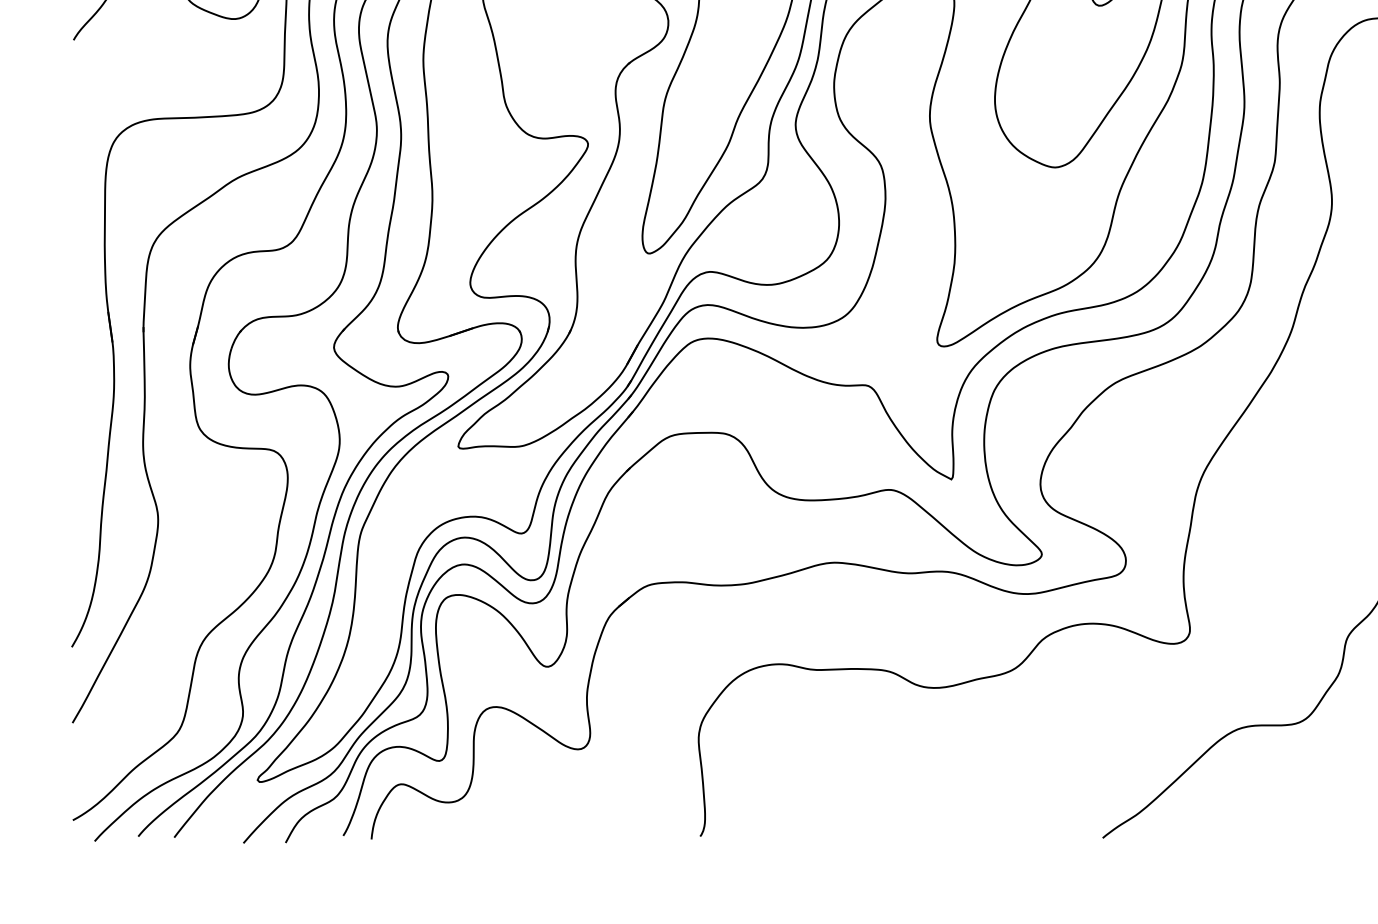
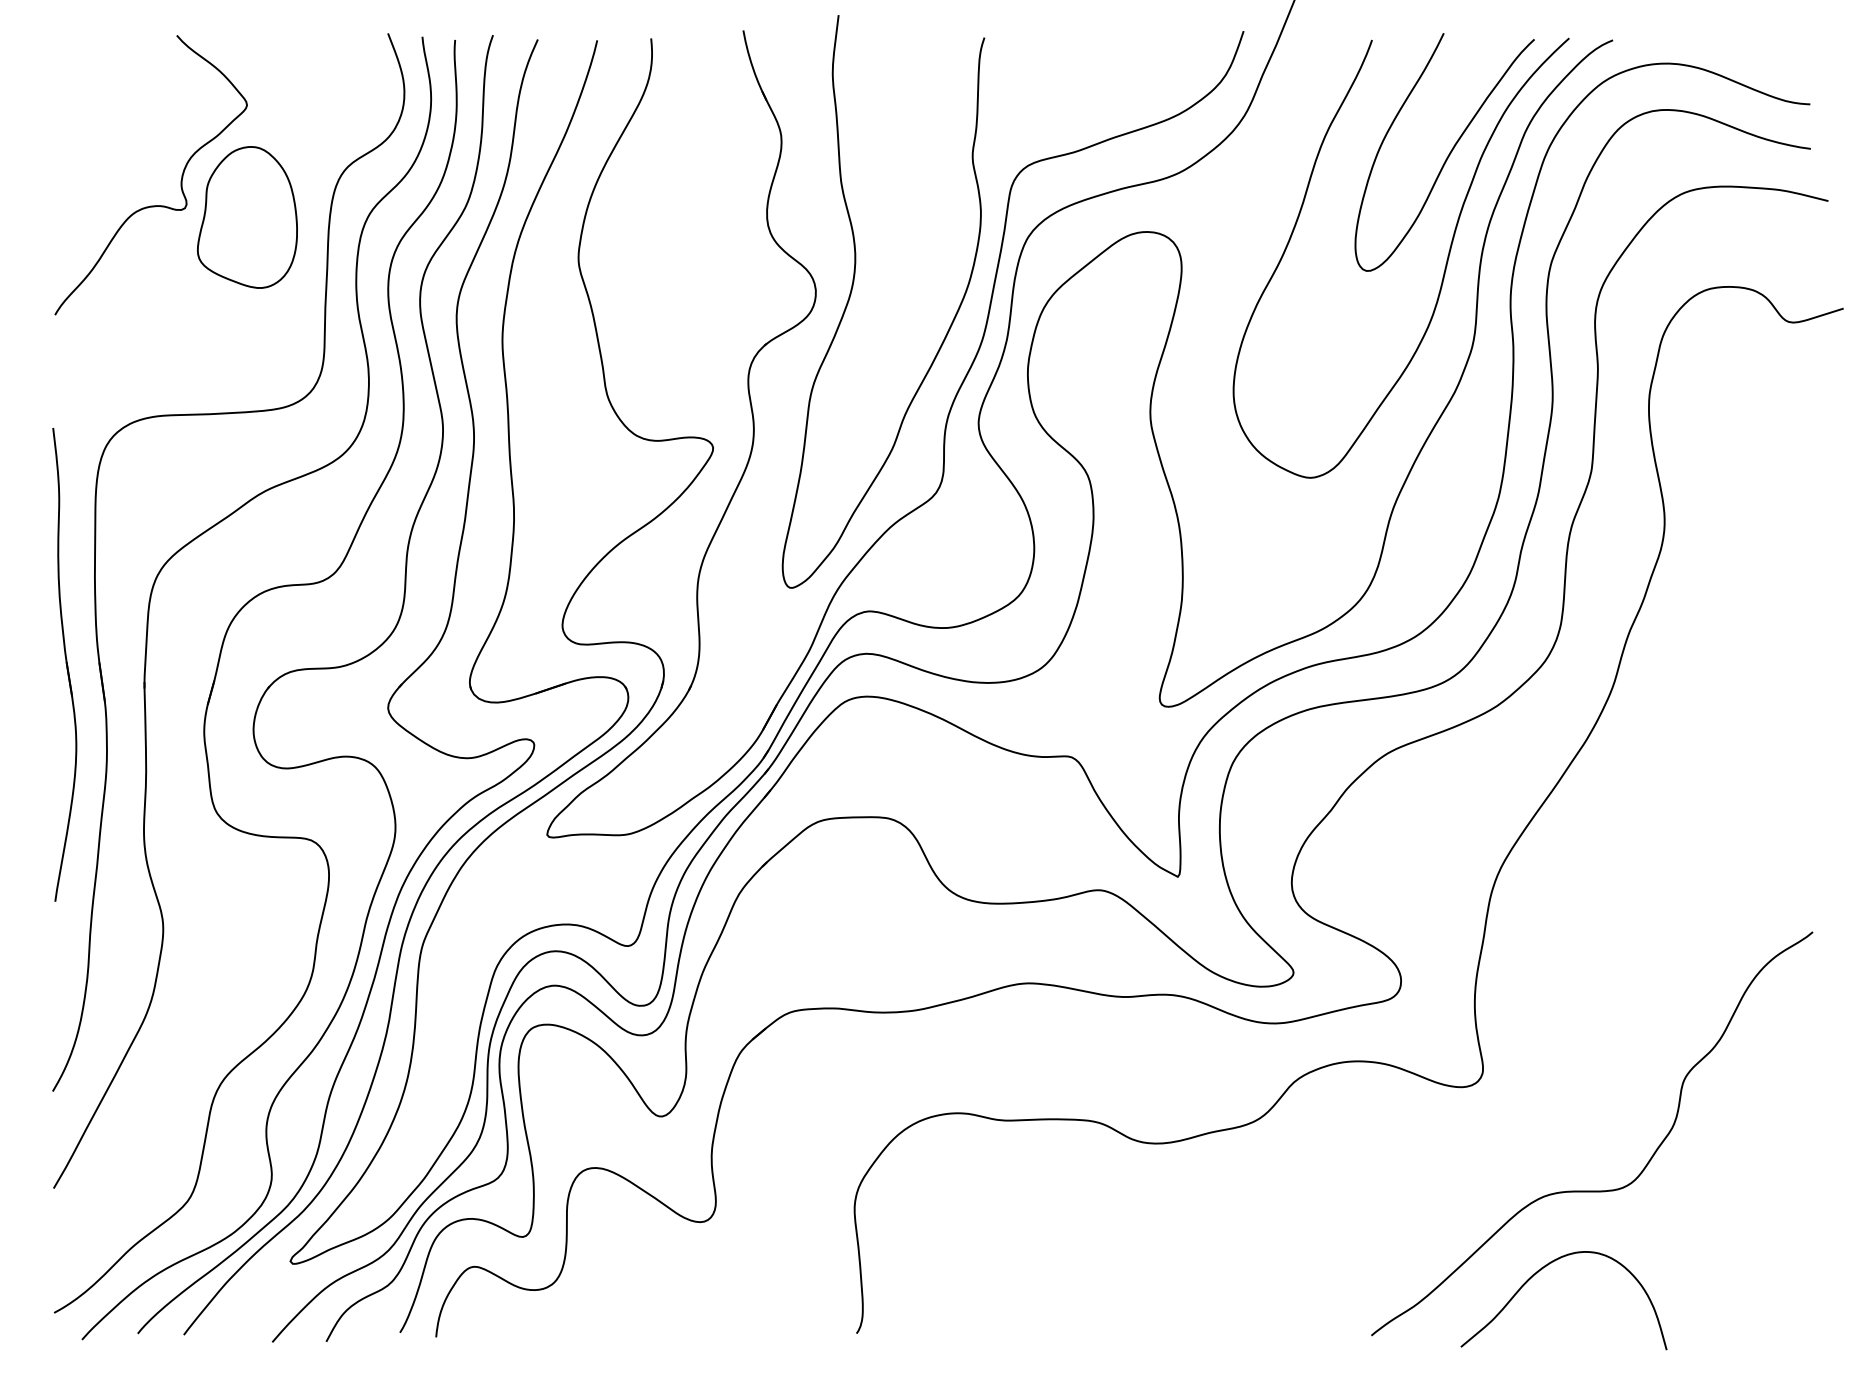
part: (80, 313) -> (64, 664), added
curve: (1235, 787) -> (1541, 1270), added

